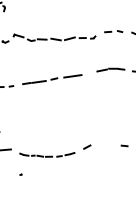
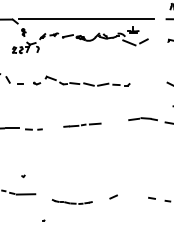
part: (113, 31) -> (148, 80), removed
part: (52, 78) -> (82, 124), size x0.6
part: (47, 154) -> (72, 201), size x0.7

